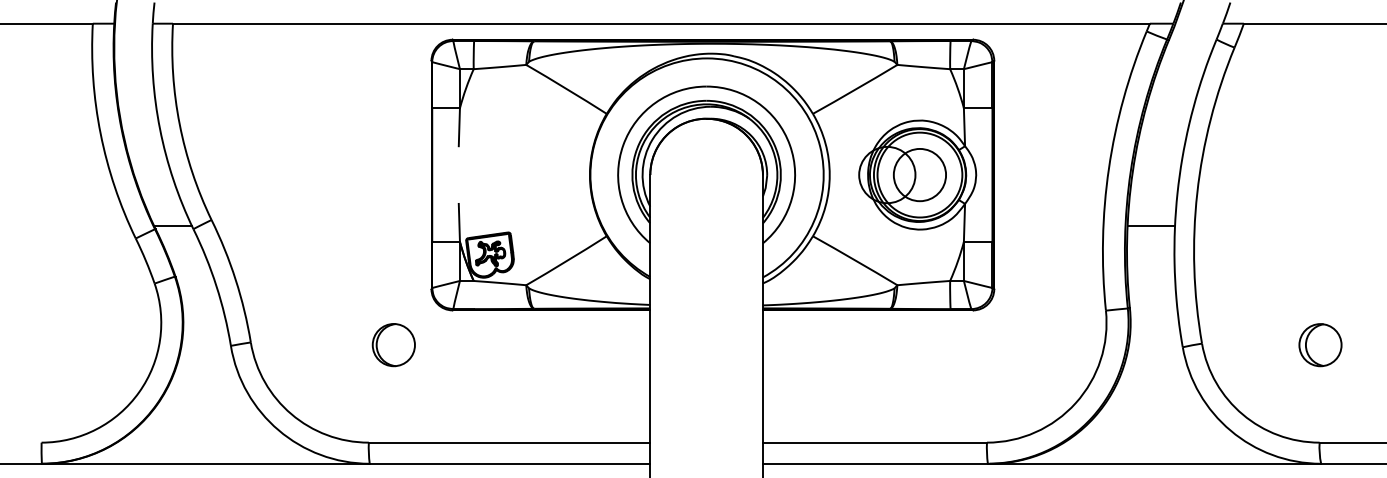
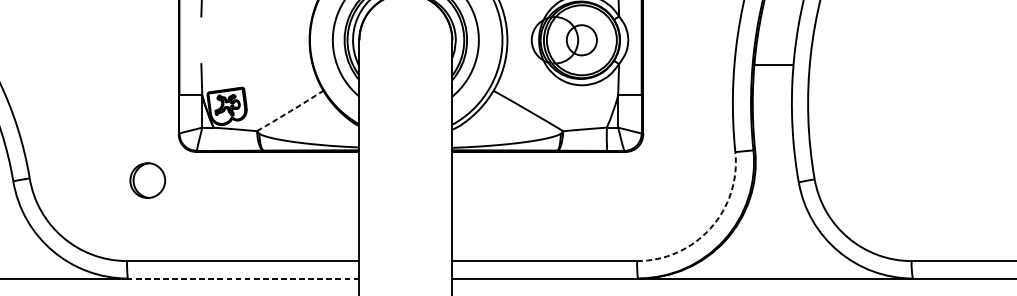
circle: (919, 174) -> (581, 39), size x0.7
line: (1151, 226) -> (772, 65), moved
arc: (566, 261) -> (290, 111), solid -> dashed
part: (1320, 345) -> (912, 180), removed
arc: (1075, 403) -> (710, 228), solid -> dashed
line: (509, 463) -> (243, 278), solid -> dashed

